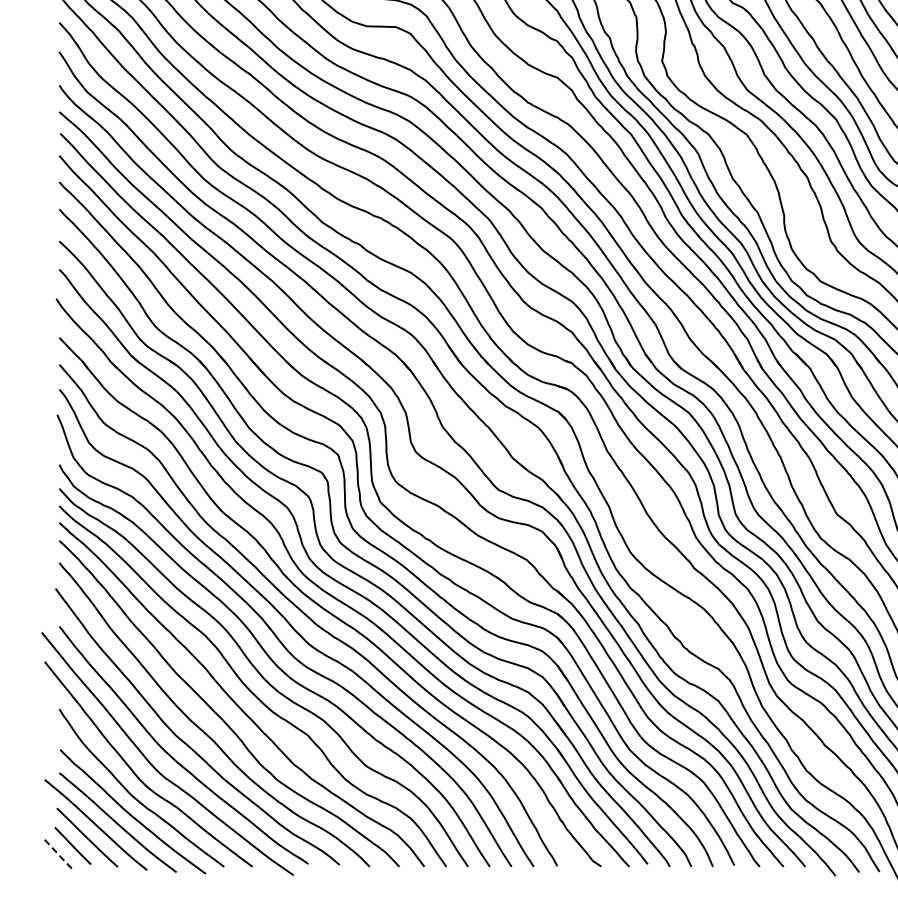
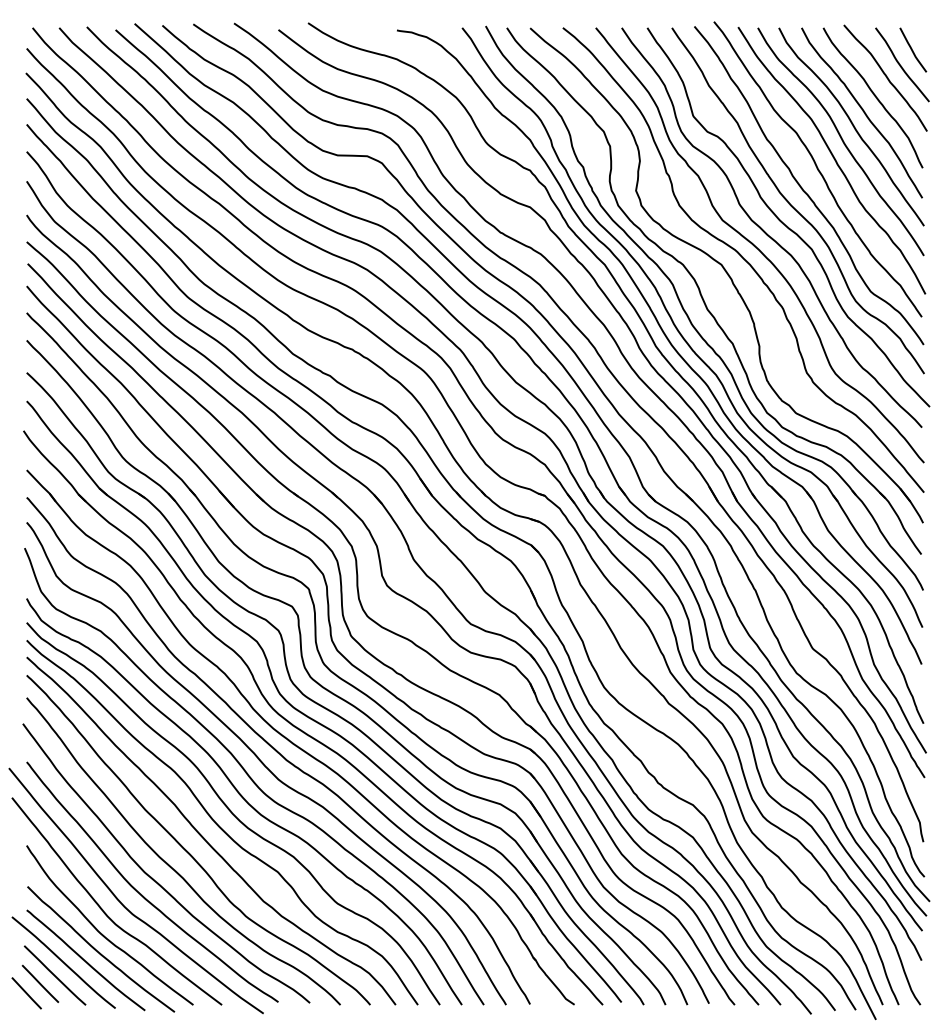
line: (60, 856) -> (27, 994), dashed -> solid

